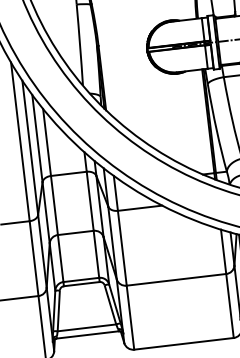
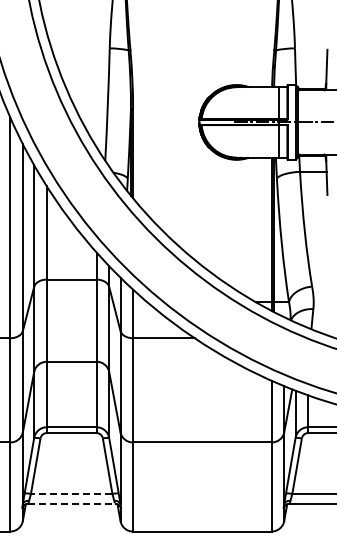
line: (86, 328) -> (71, 494), solid -> dashed
line: (88, 334) -> (72, 503), solid -> dashed

